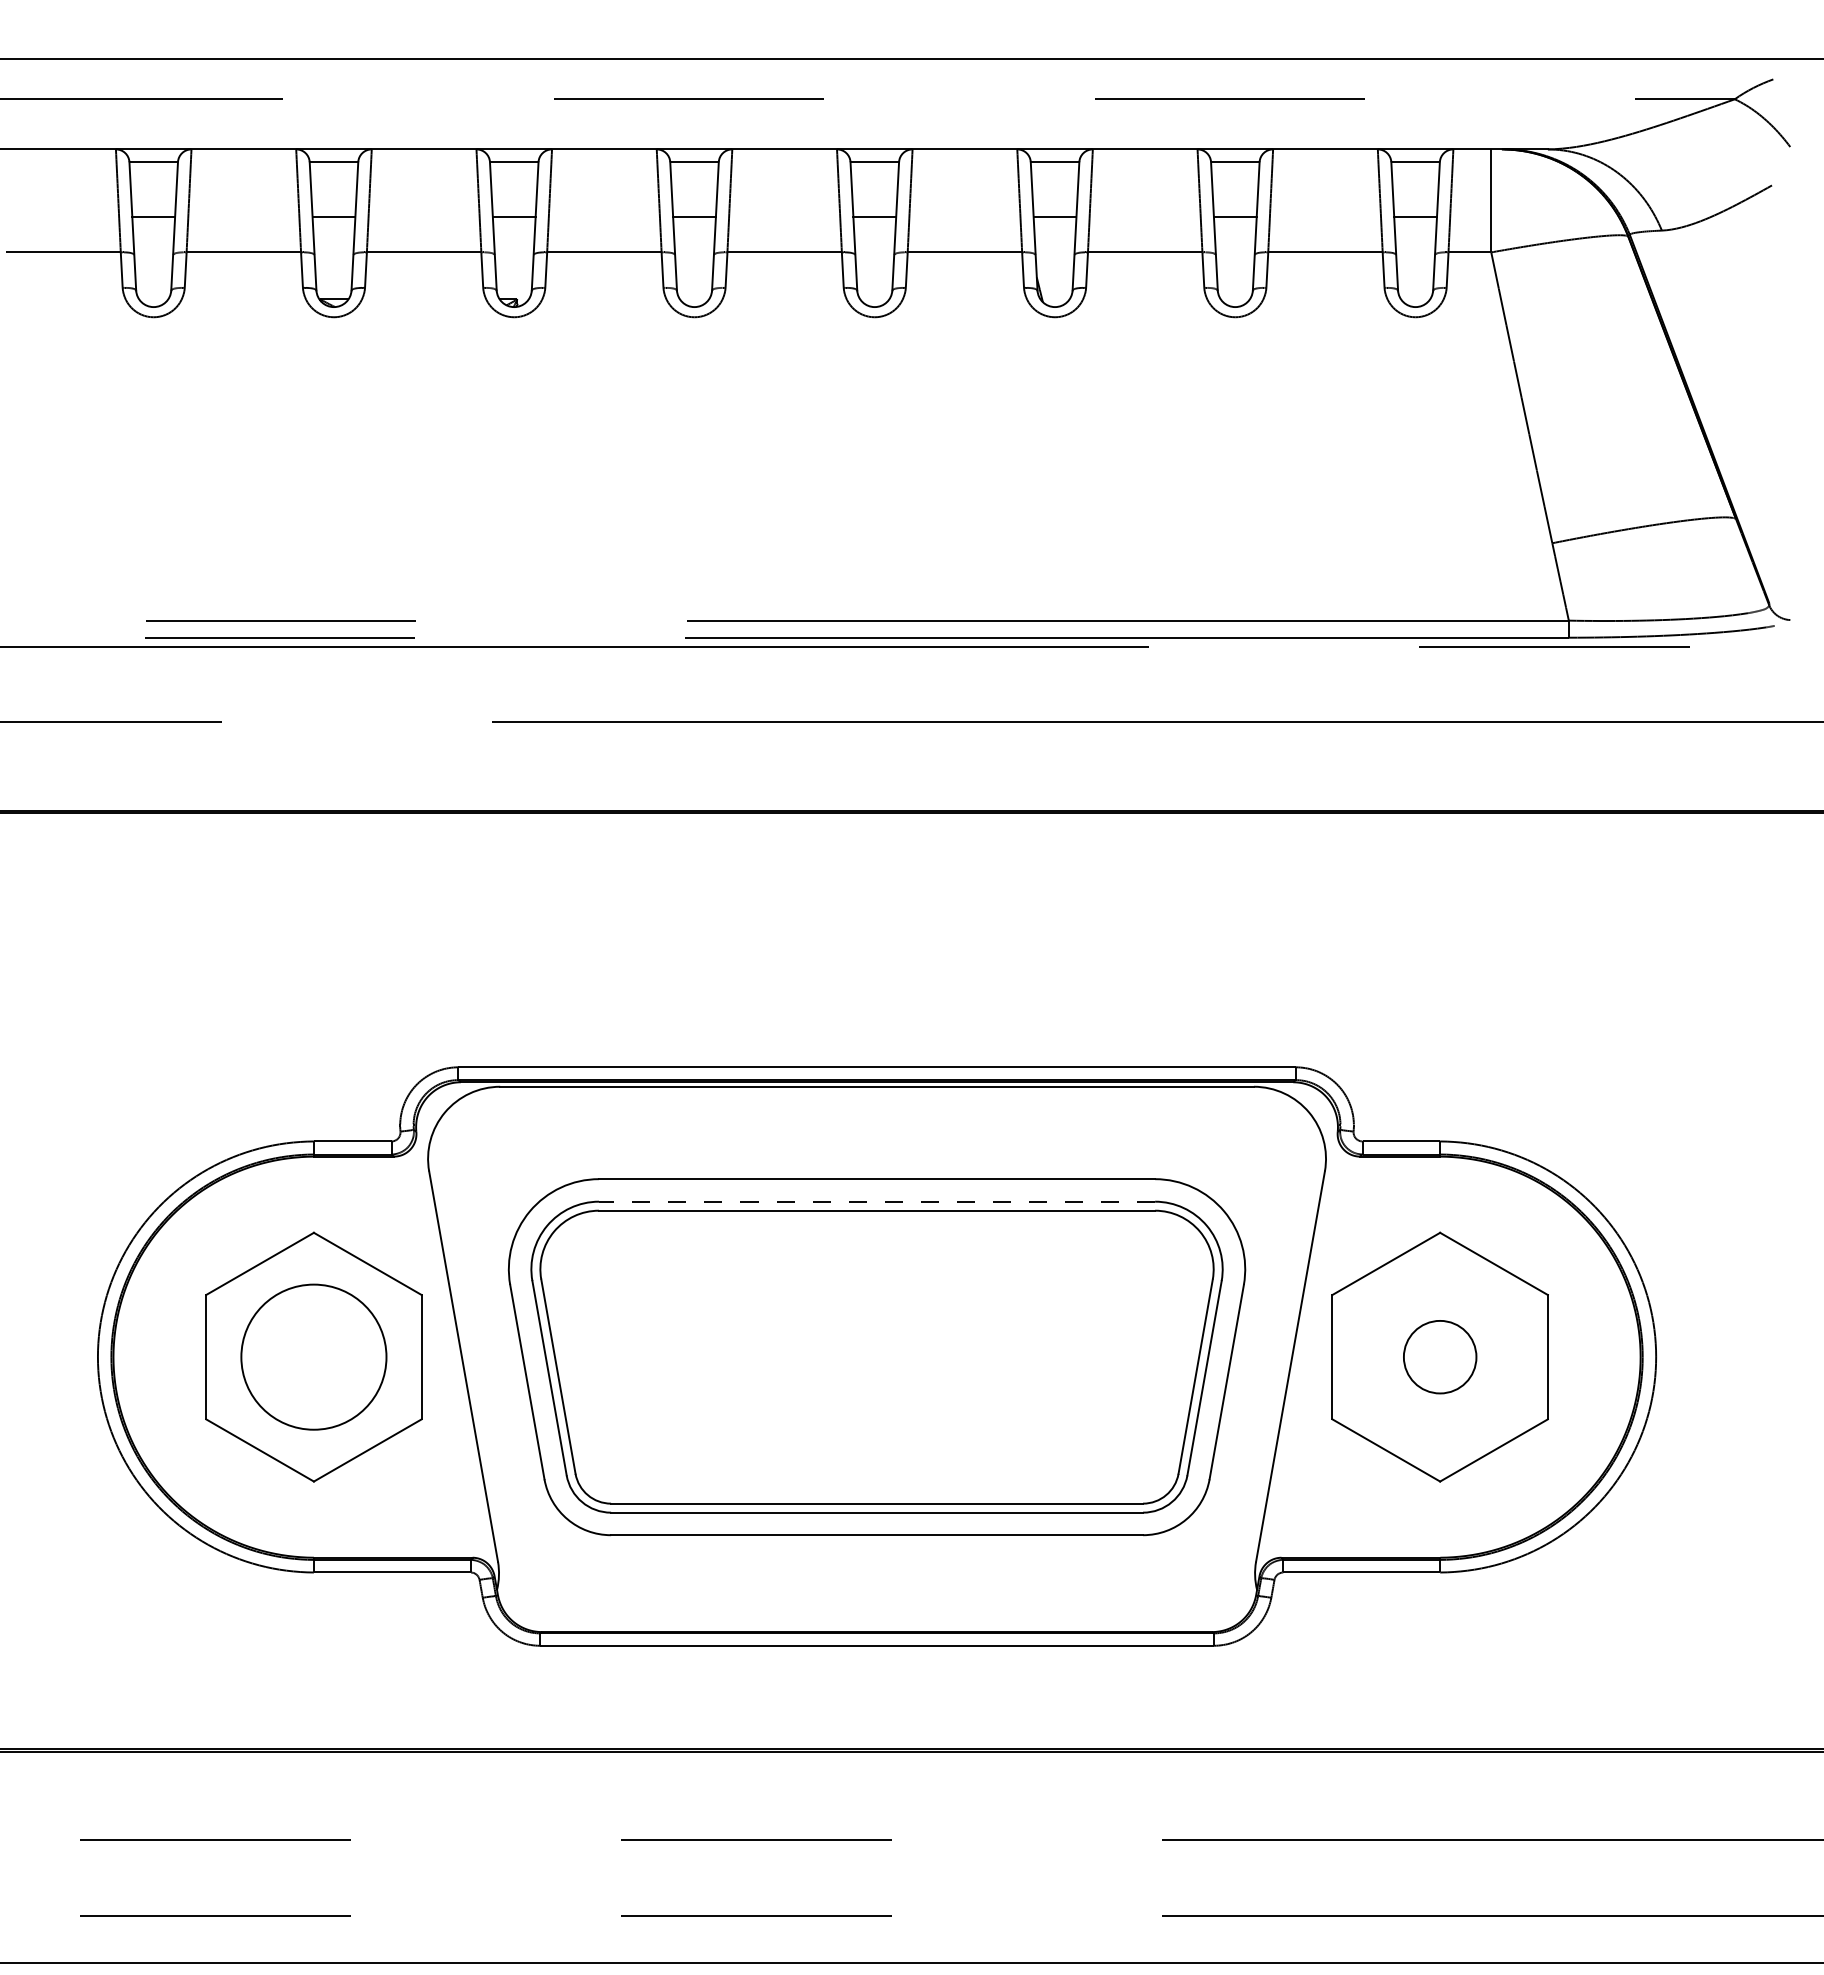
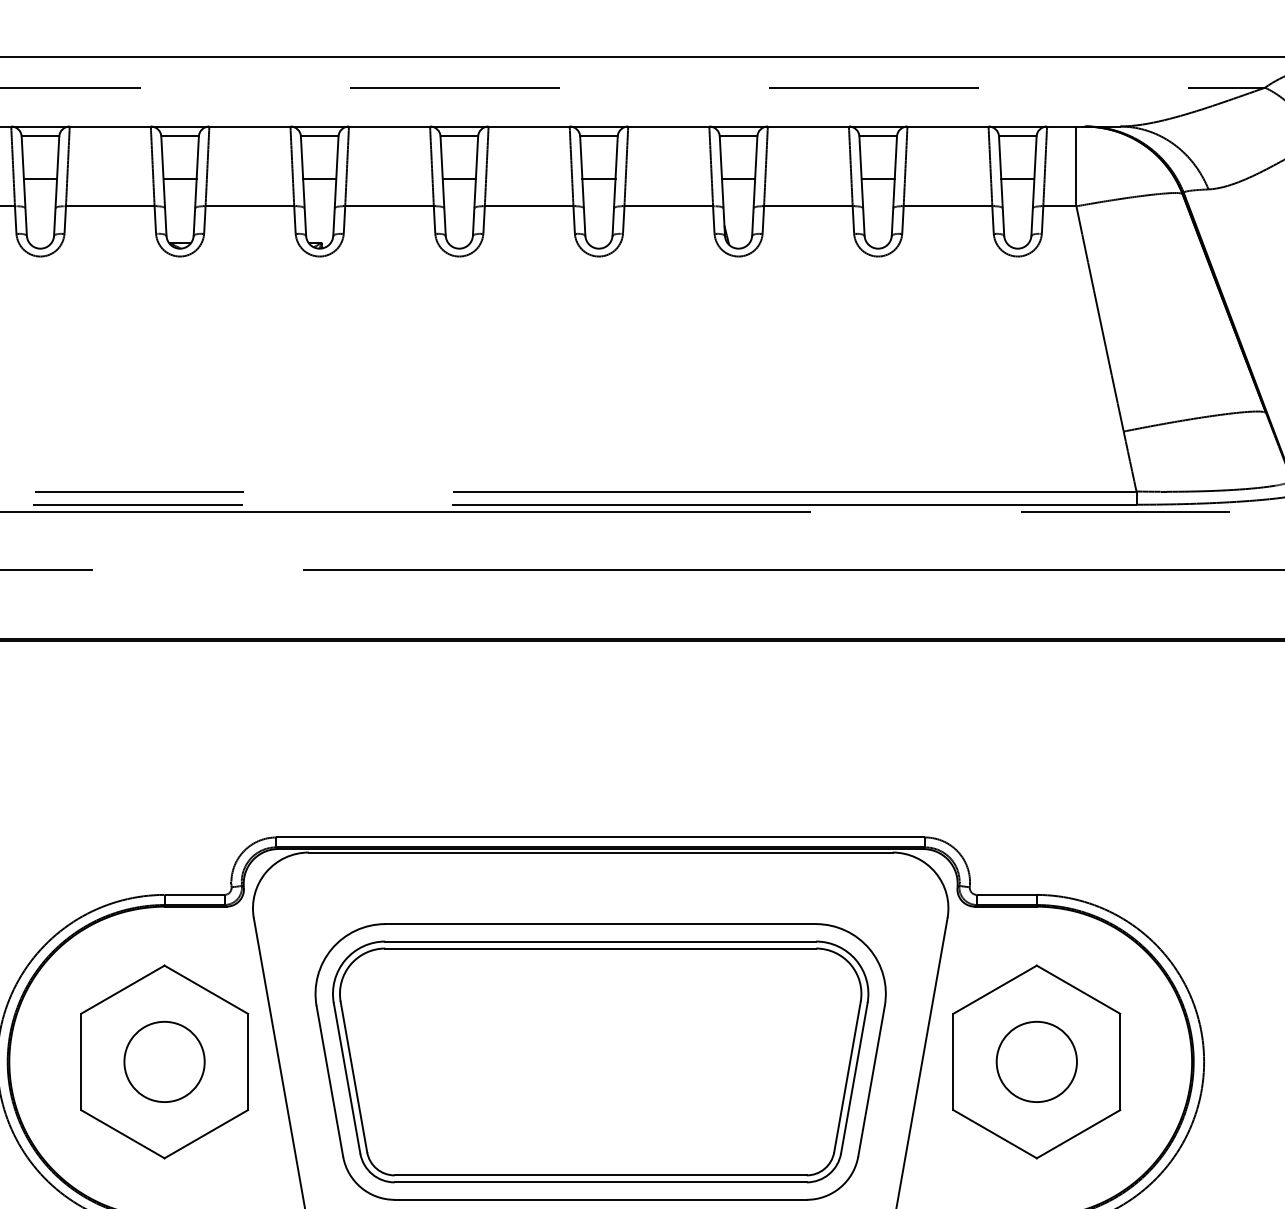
line: (876, 1201) -> (600, 941), dashed -> solid
circle: (313, 1357) -> (164, 1062), size x0.71
circle: (1439, 1357) -> (1036, 1062), size x1.43

